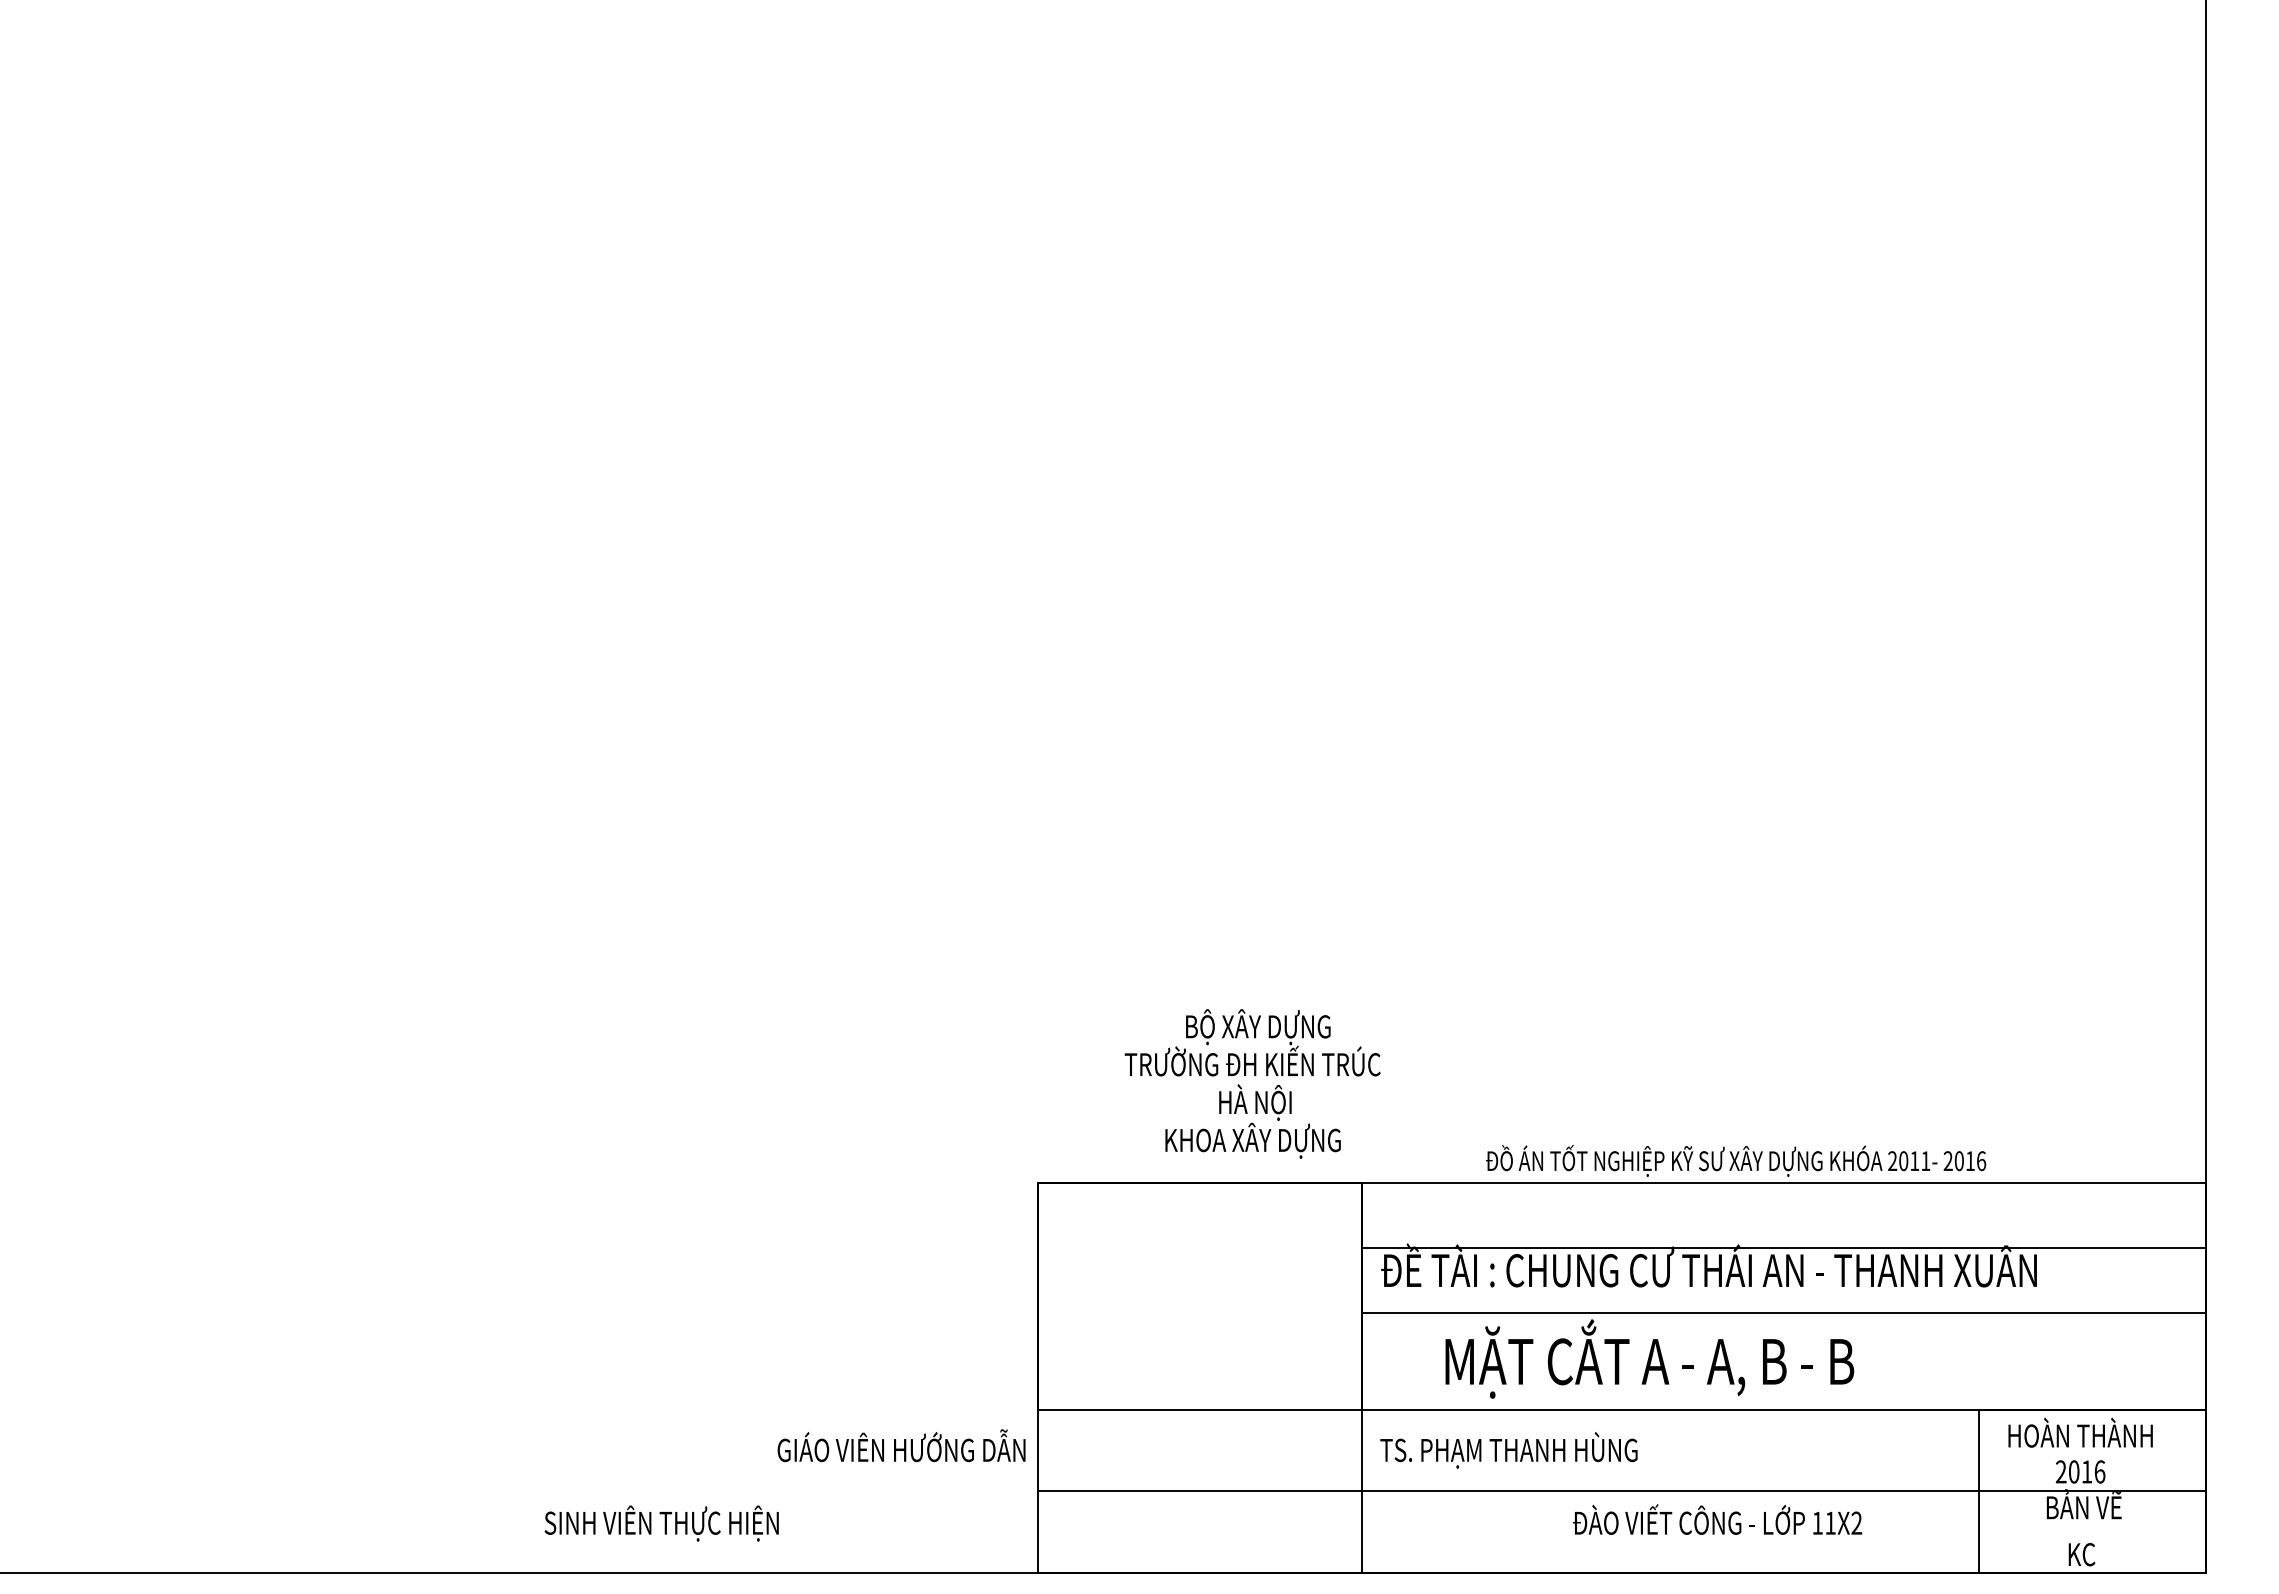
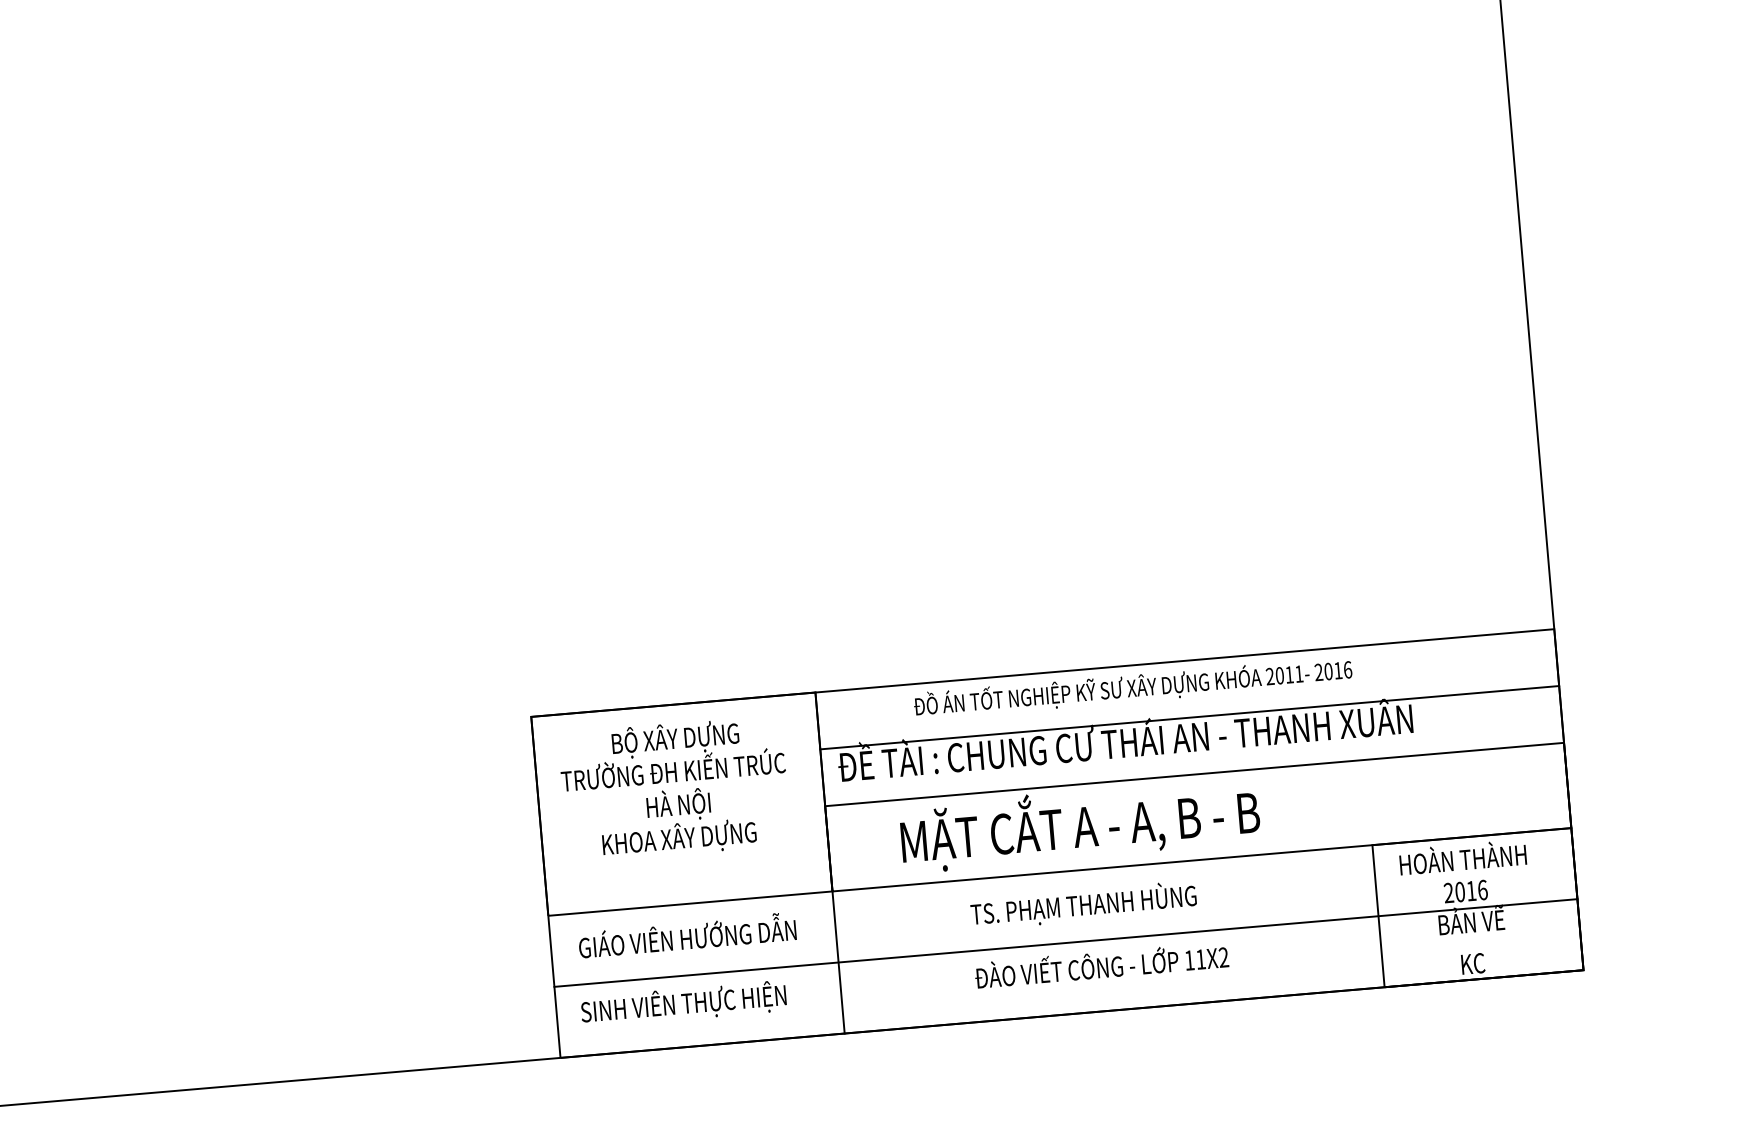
text: (1252, 1083) -> (674, 788), moved
text: (1736, 1160) -> (1133, 687), moved
text: (901, 1445) -> (687, 935), moved
text: (1508, 1450) -> (1083, 905), moved
text: (1717, 1519) -> (1101, 964), moved
text: (661, 1523) -> (683, 1004), moved

